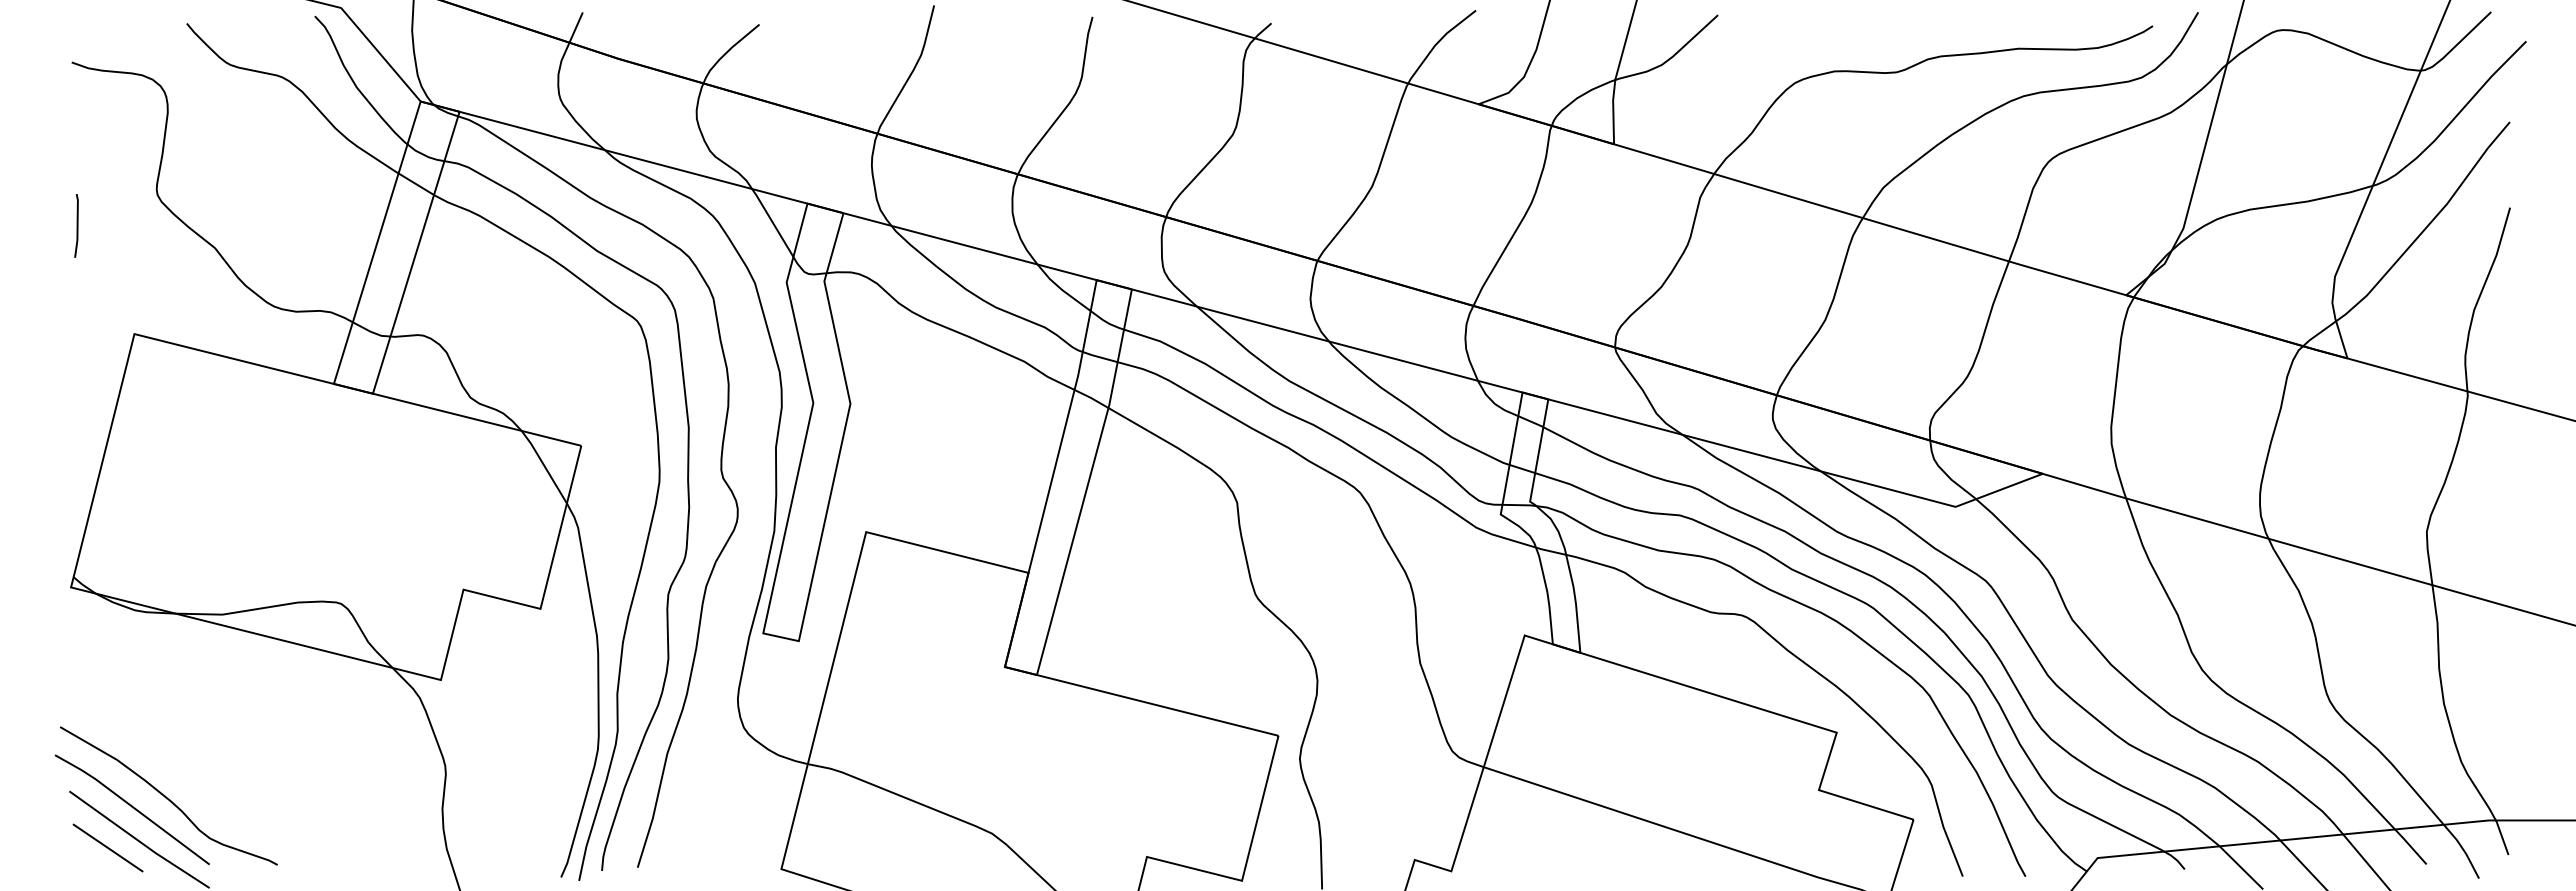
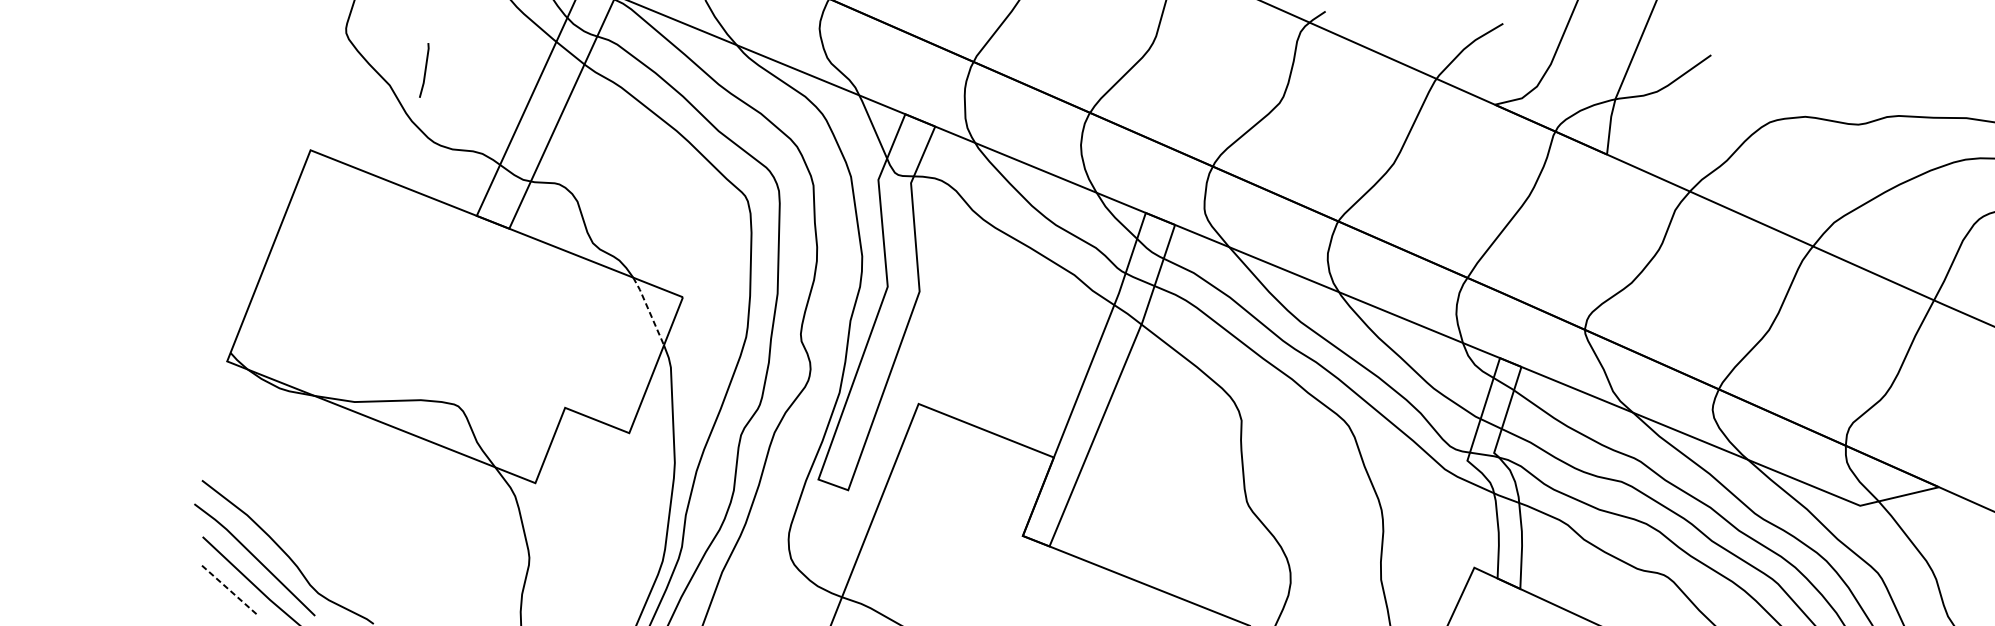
line: (76, 225) -> (424, 70), moved
line: (544, 466) -> (648, 310), solid -> dashed
line: (108, 848) -> (229, 590), solid -> dashed

